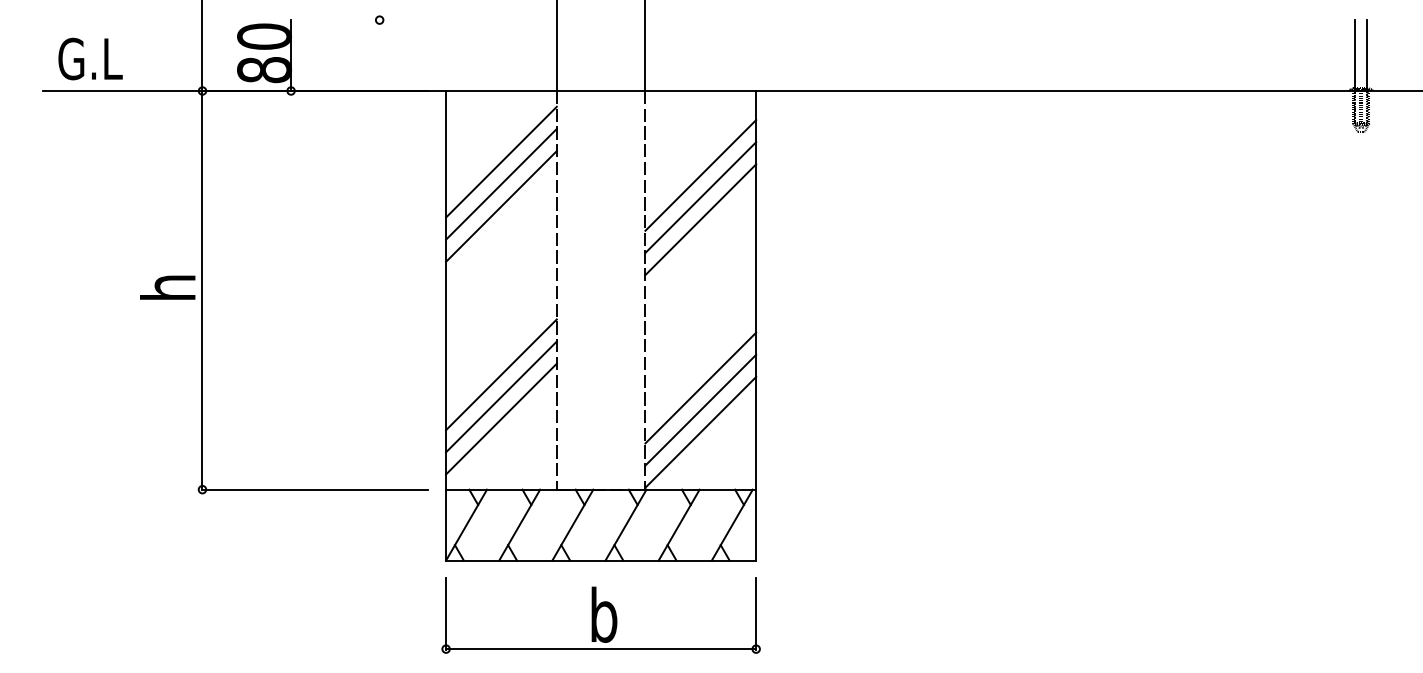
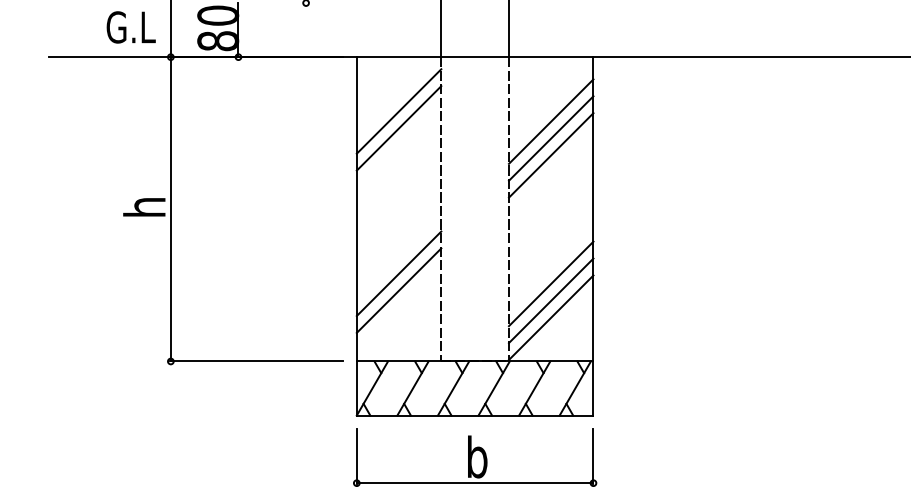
text: (90, 58) -> (131, 27), moved
line: (501, 206) -> (399, 145), removed
line: (501, 418) -> (399, 307), removed

